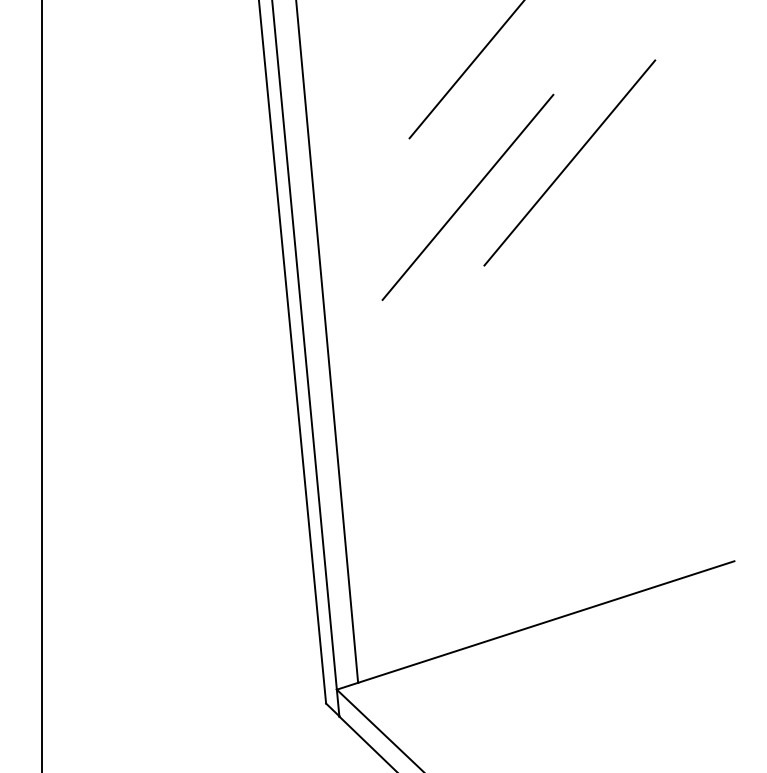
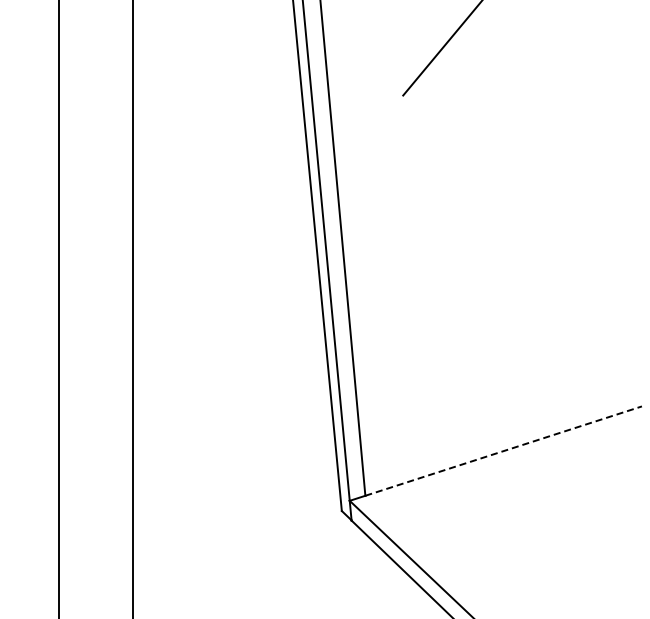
line: (569, 162) -> (520, 113), removed
line: (467, 196) -> (445, 138), removed
line: (547, 621) -> (504, 450), solid -> dashed

